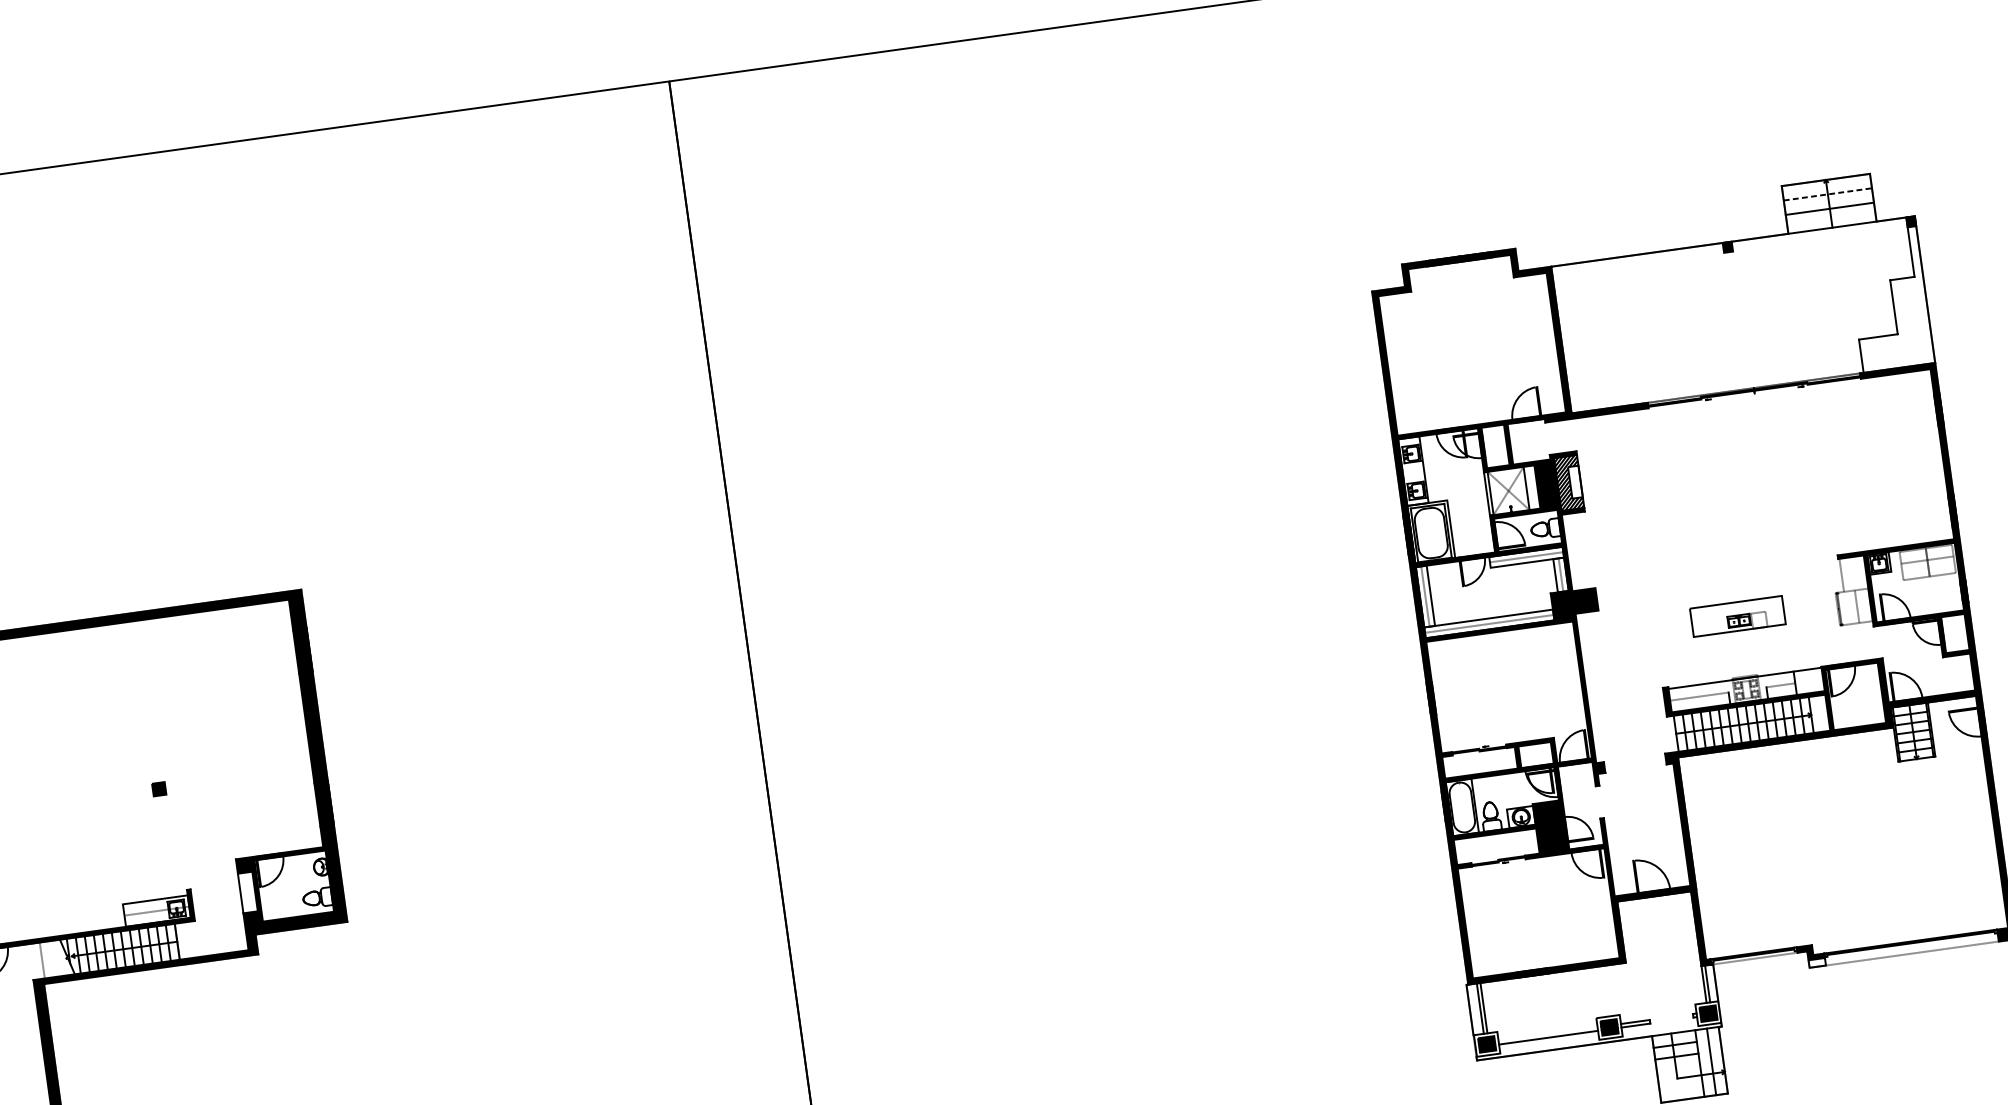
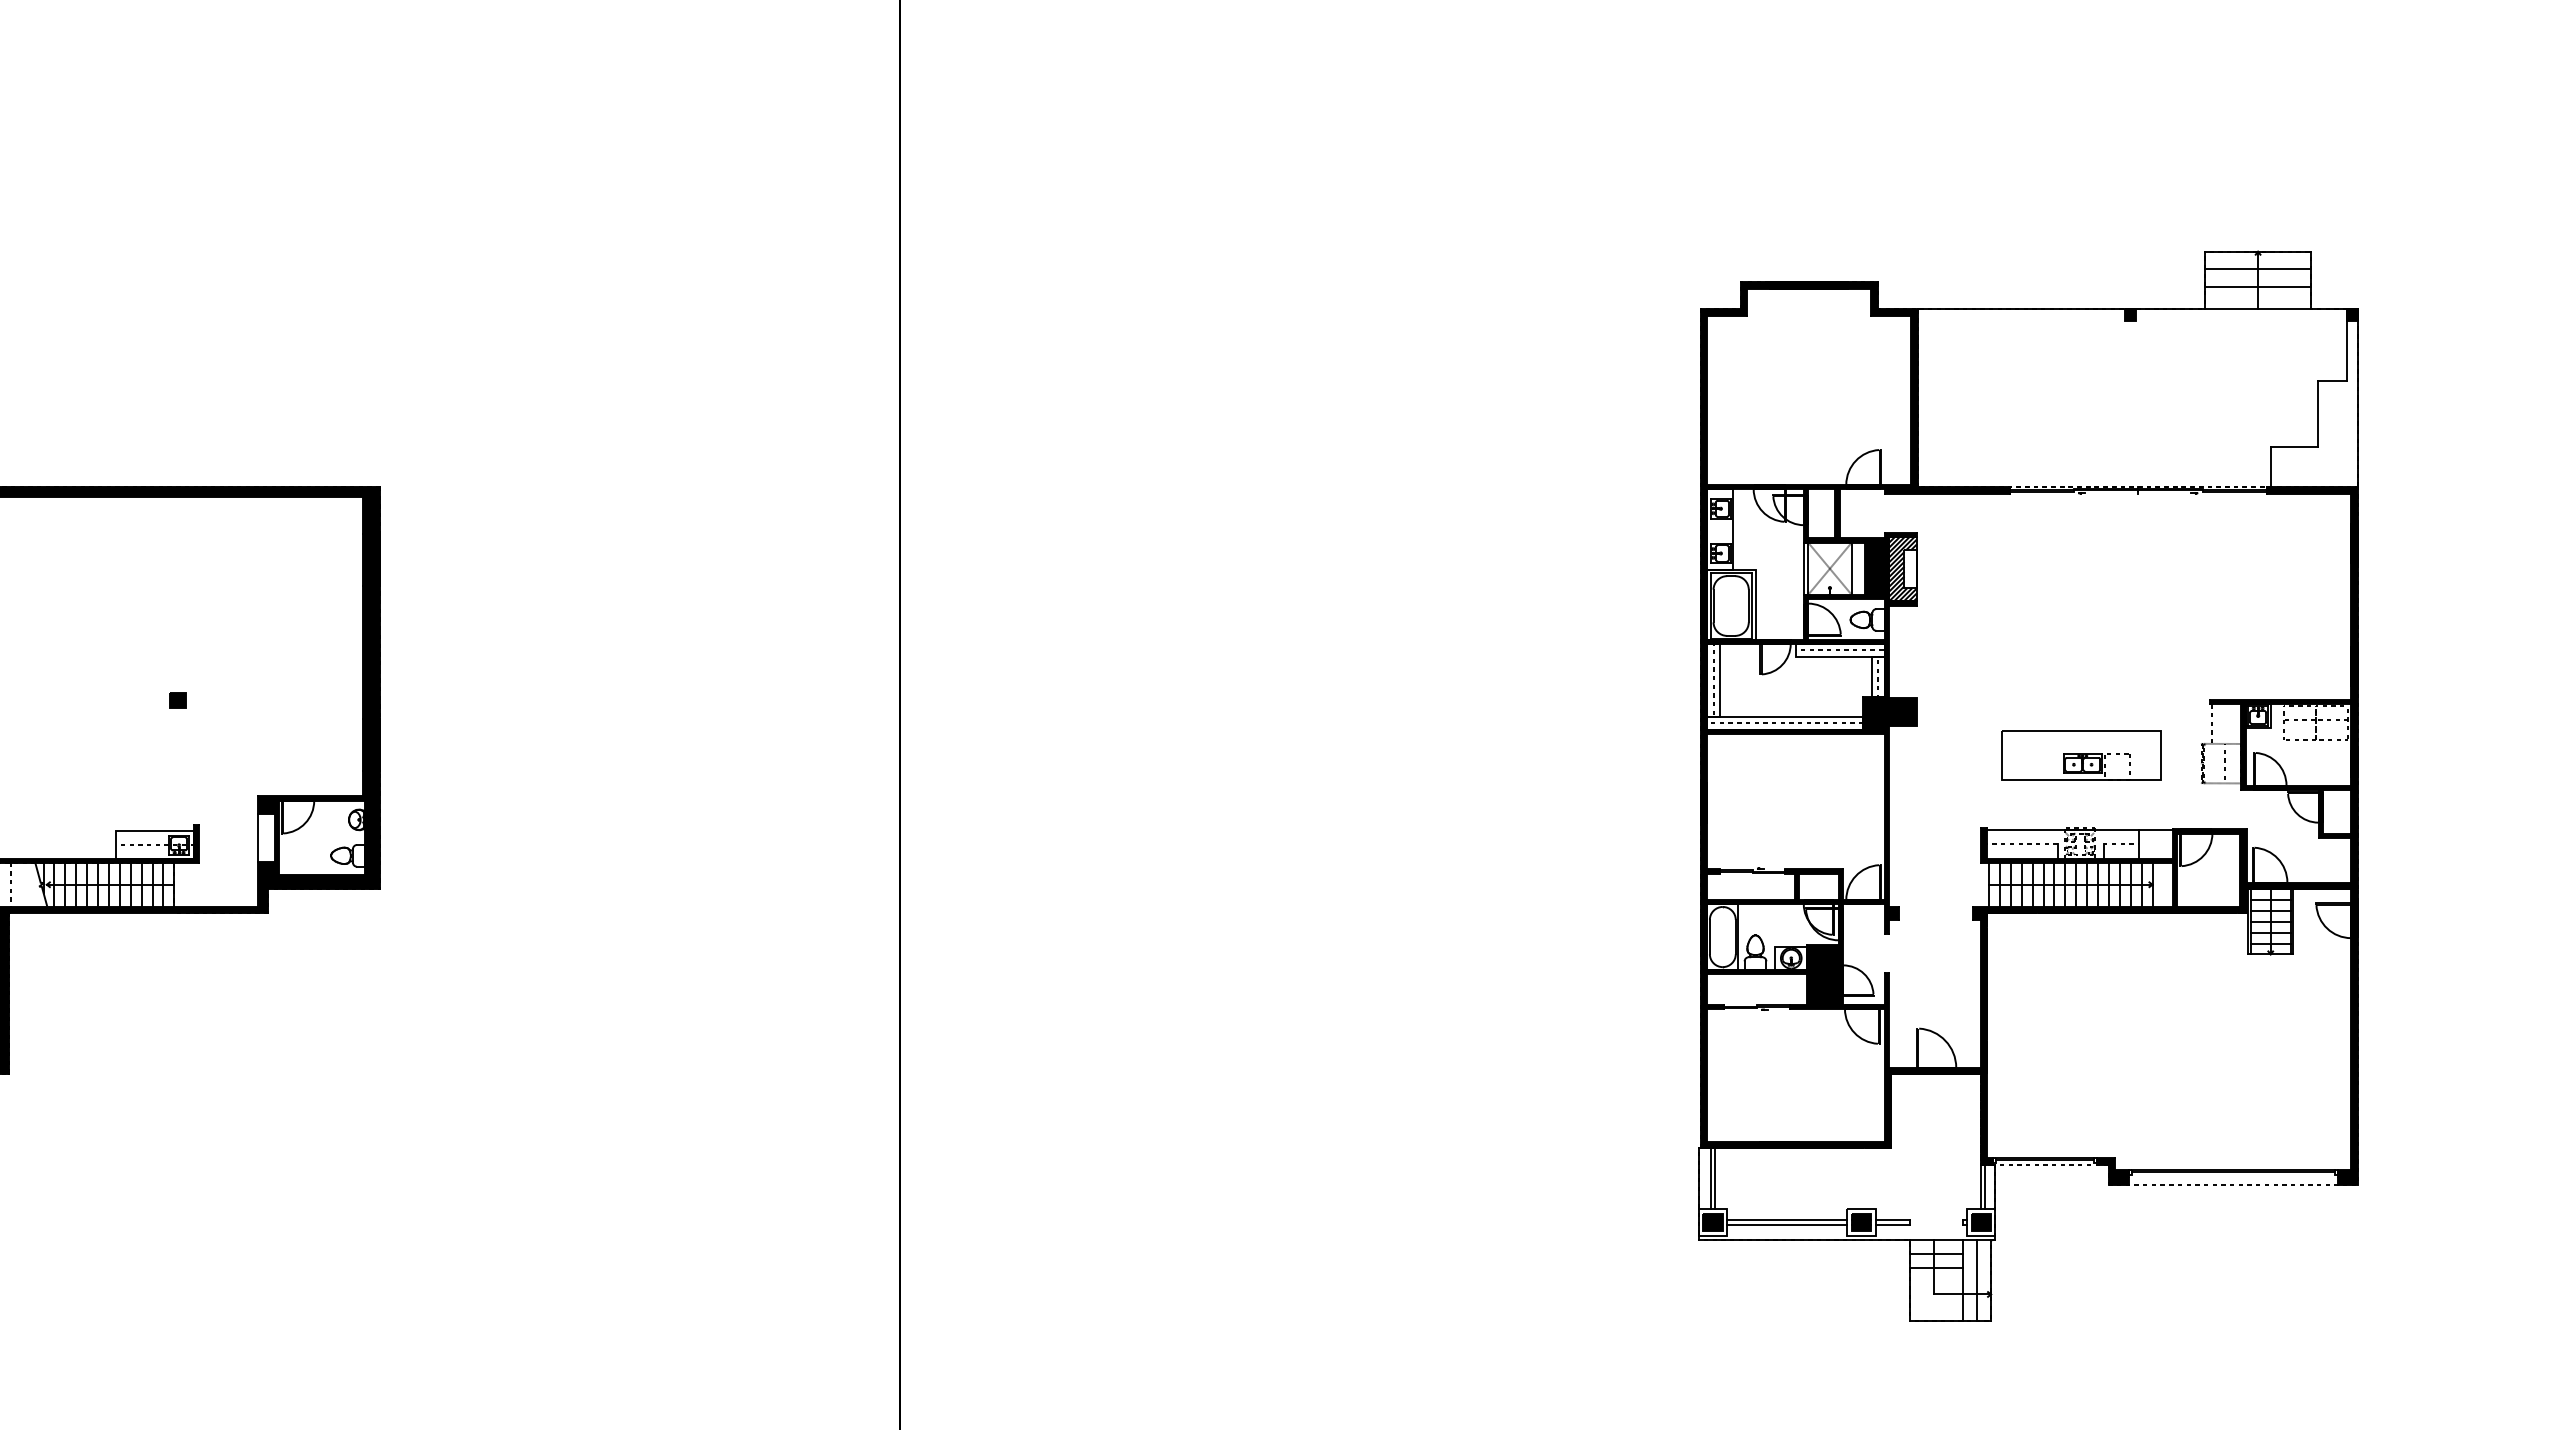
line: (1828, 194) -> (2258, 269), dashed -> solid
part: (1737, 616) -> (2081, 755), size x1.43
fill: (1817, 963) -> (2118, 1180), added
line: (1548, 1034) -> (1787, 1220), added

